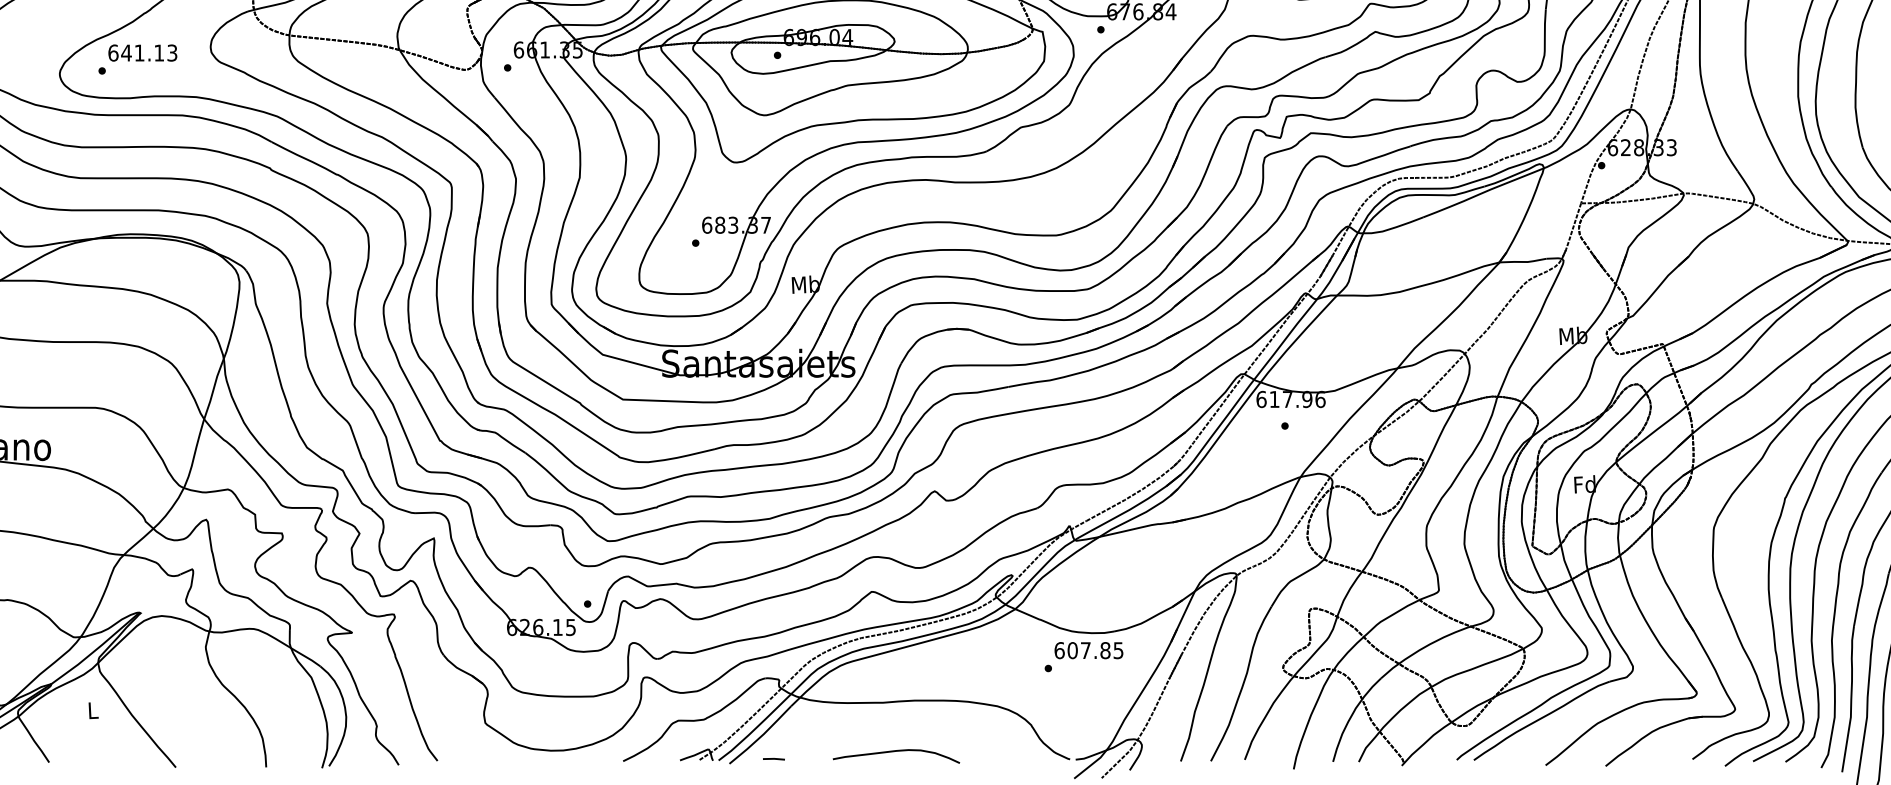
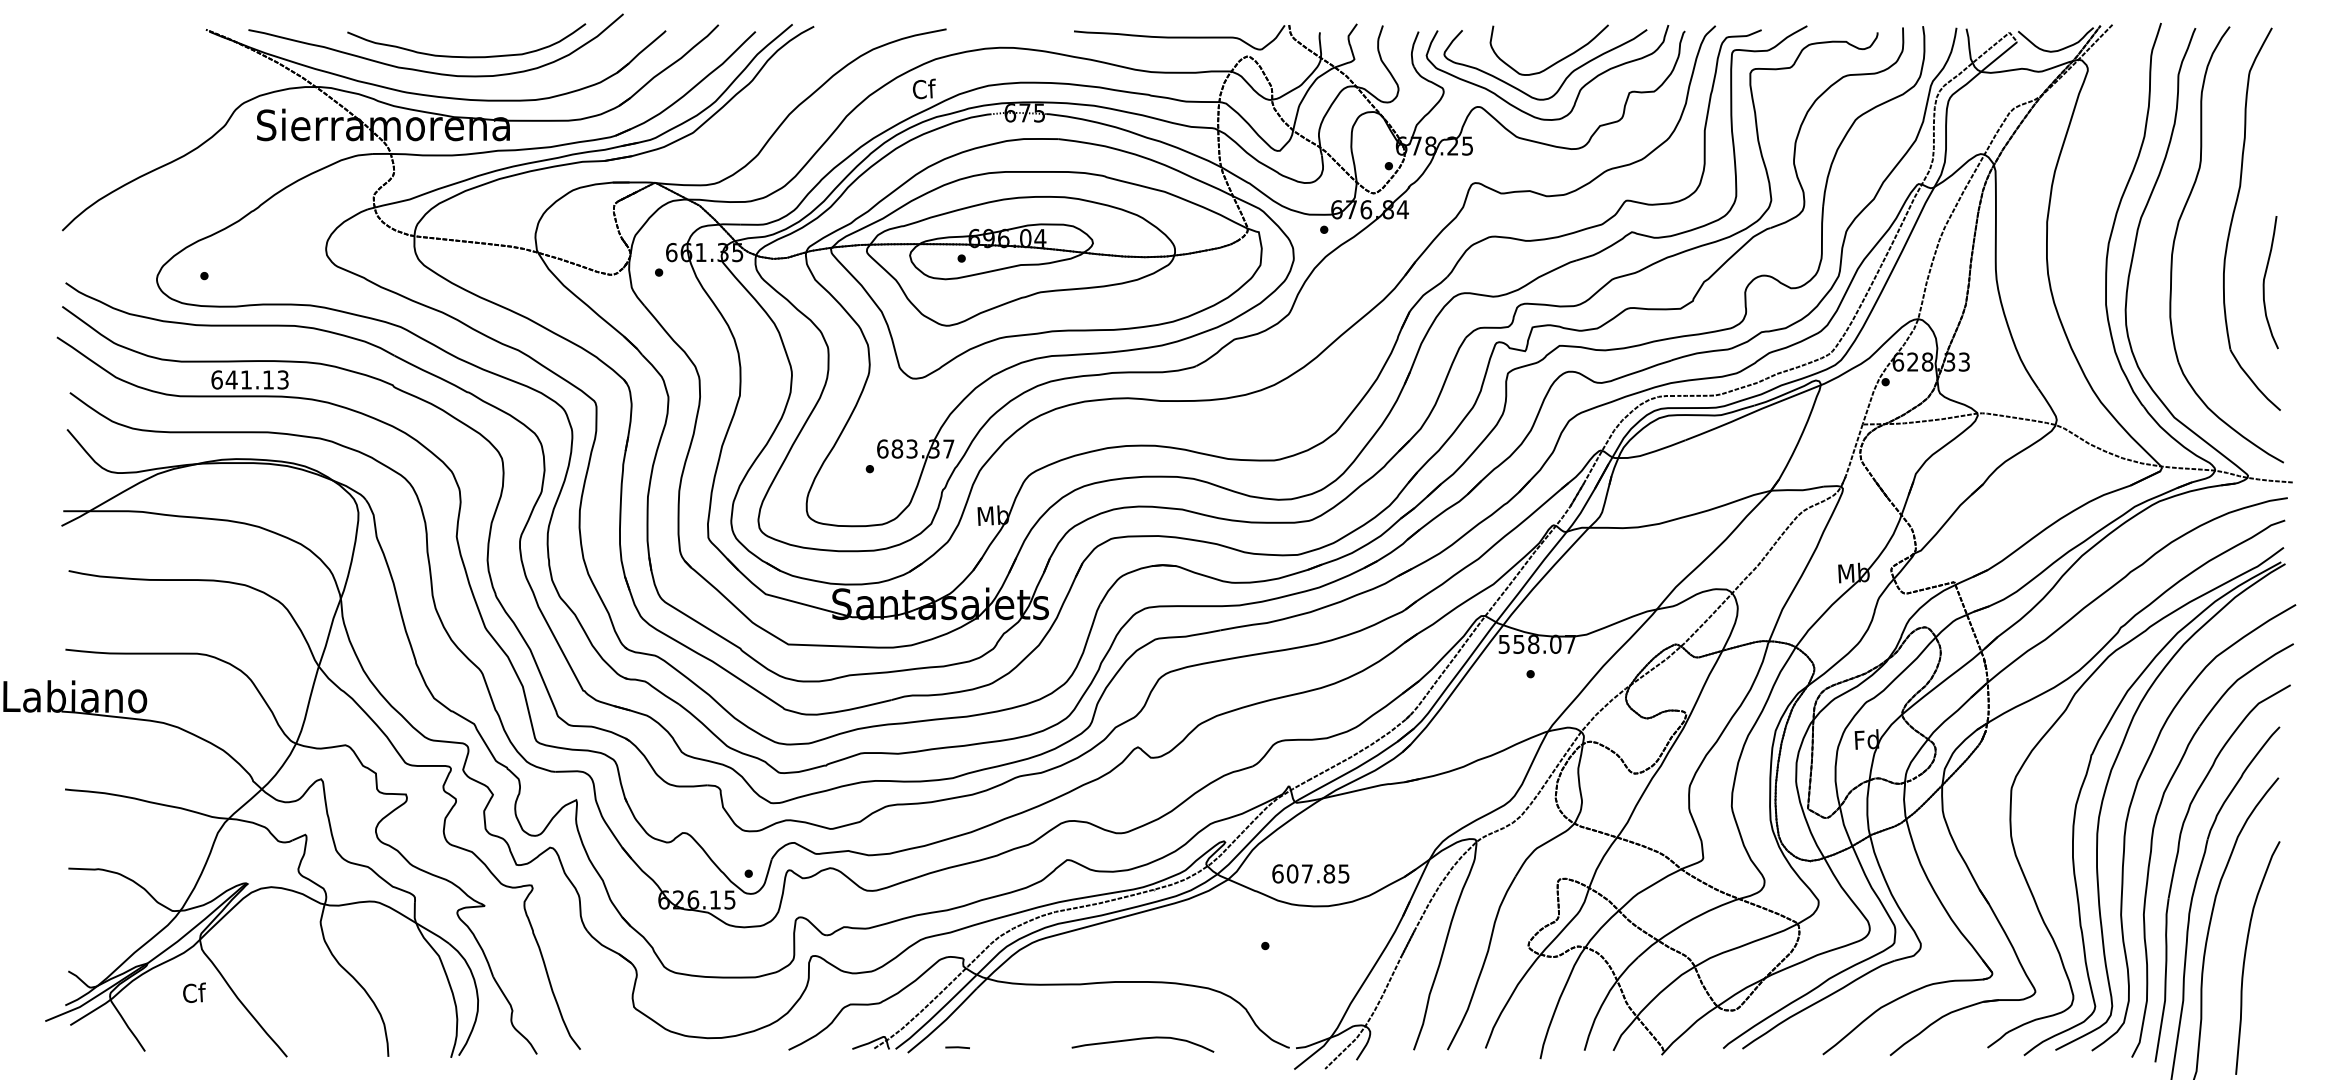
text: (142, 52) -> (249, 379), moved
text: (1291, 398) -> (1537, 643), 617.96 -> 558.07
text: (1088, 650) -> (1310, 873), moved
text: (93, 709) -> (194, 992), L -> Cf
curve: (896, 751) -> (1142, 1039), moved

